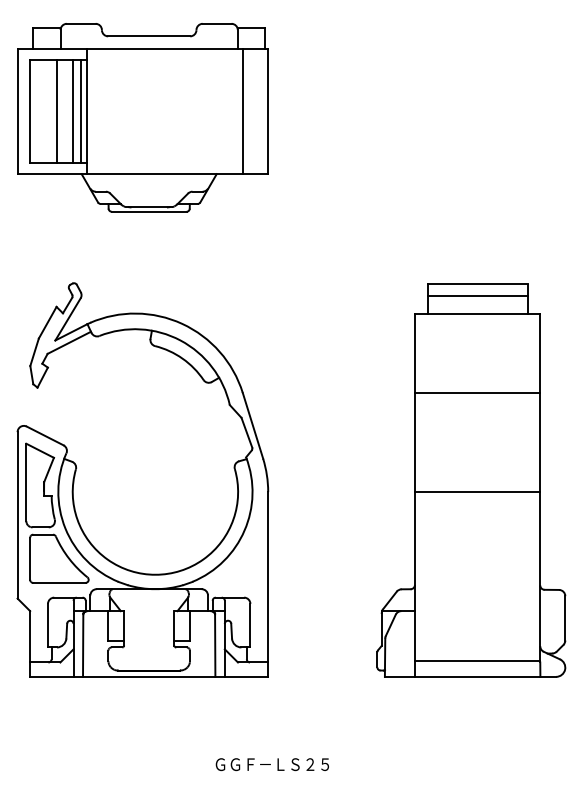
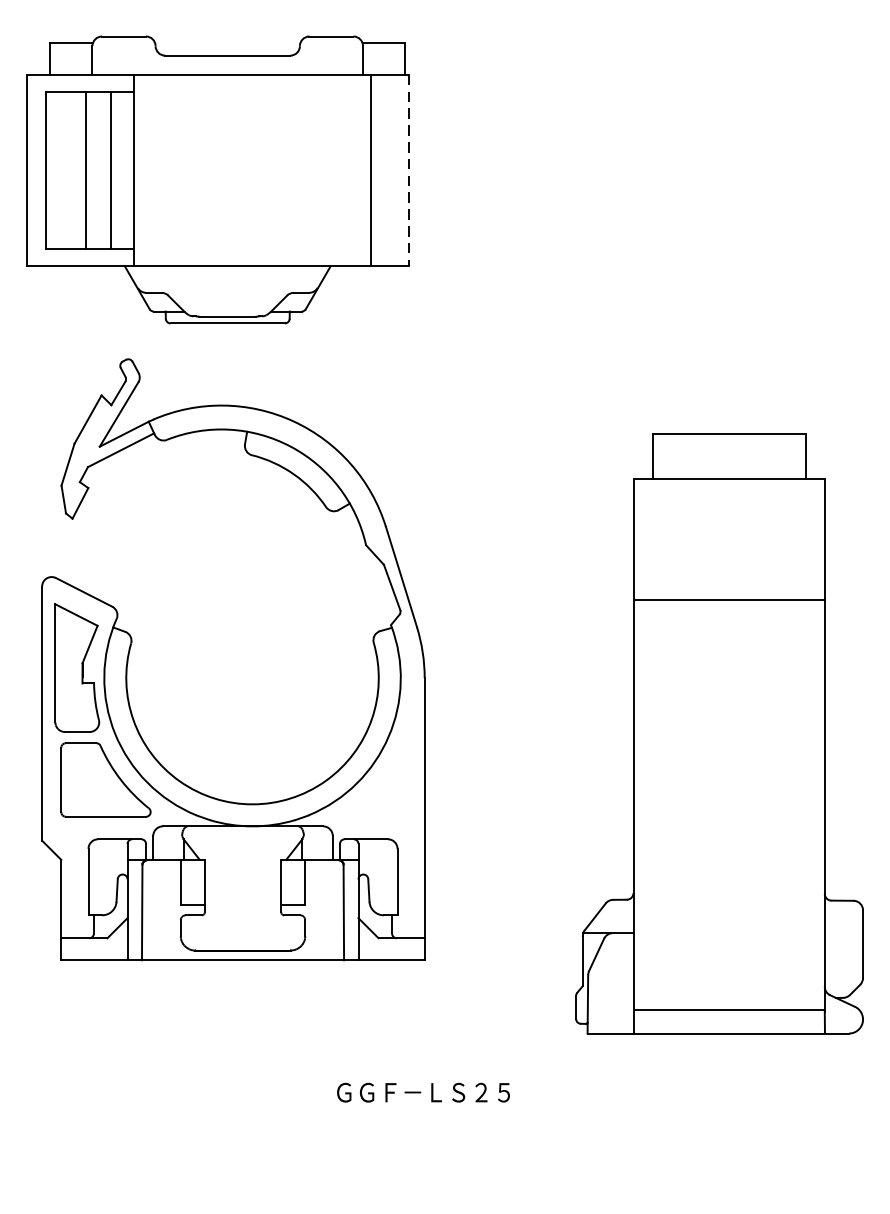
line: (80, 111) -> (122, 170), removed
line: (268, 111) -> (409, 170), solid -> dashed
line: (477, 296) -> (728, 452), removed
part: (77, 468) -> (133, 642), moved
line: (477, 492) -> (728, 752), removed
text: (271, 764) -> (422, 1092), moved

